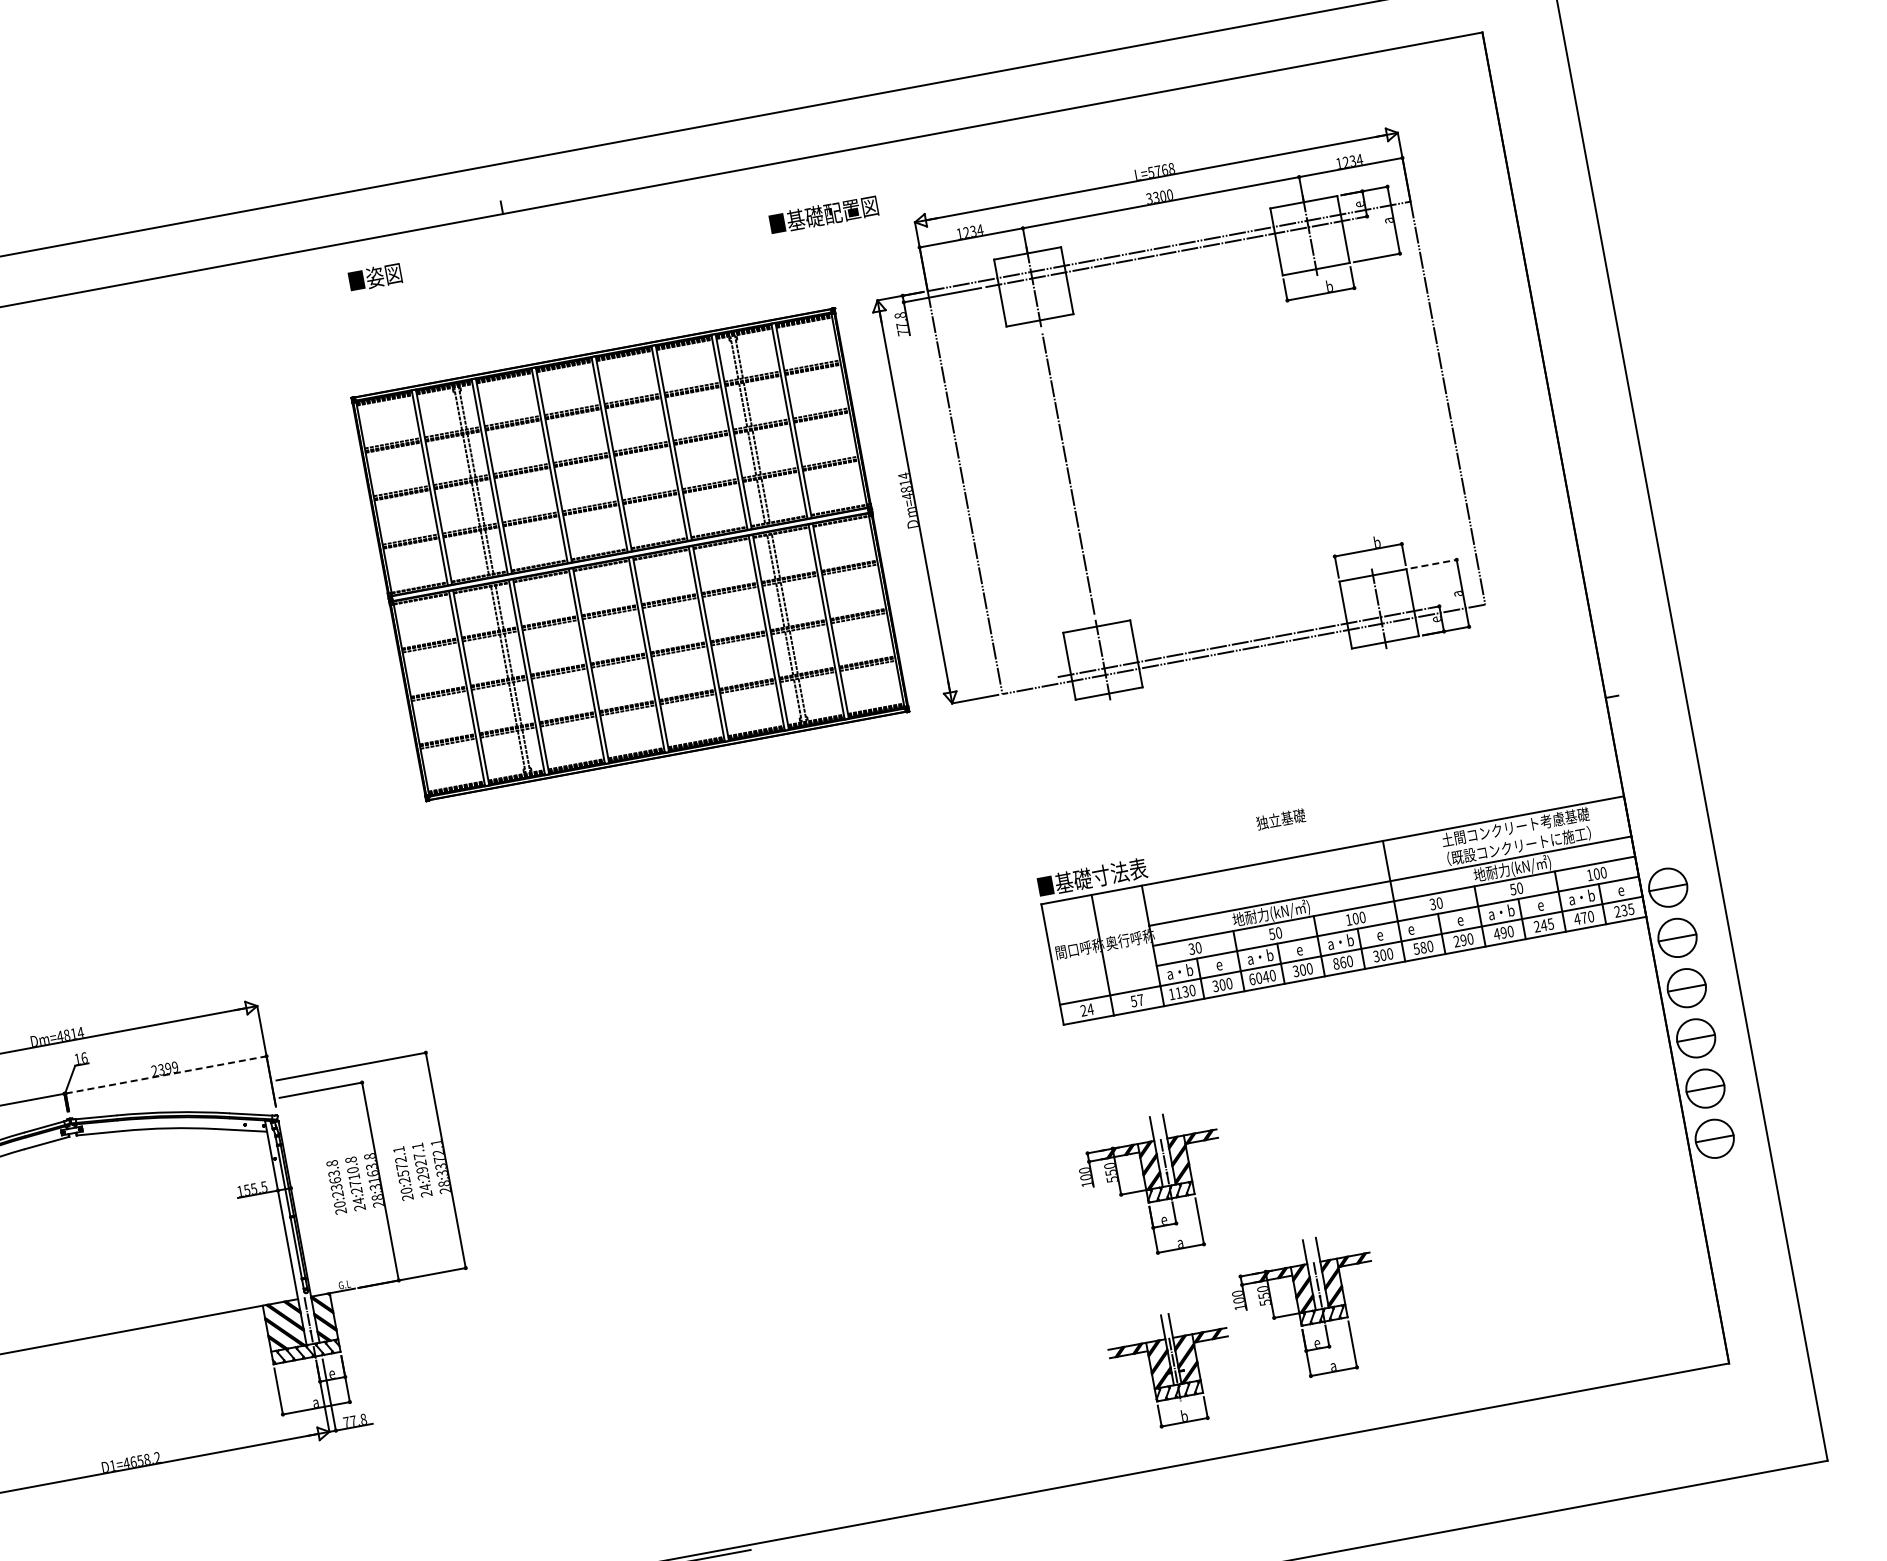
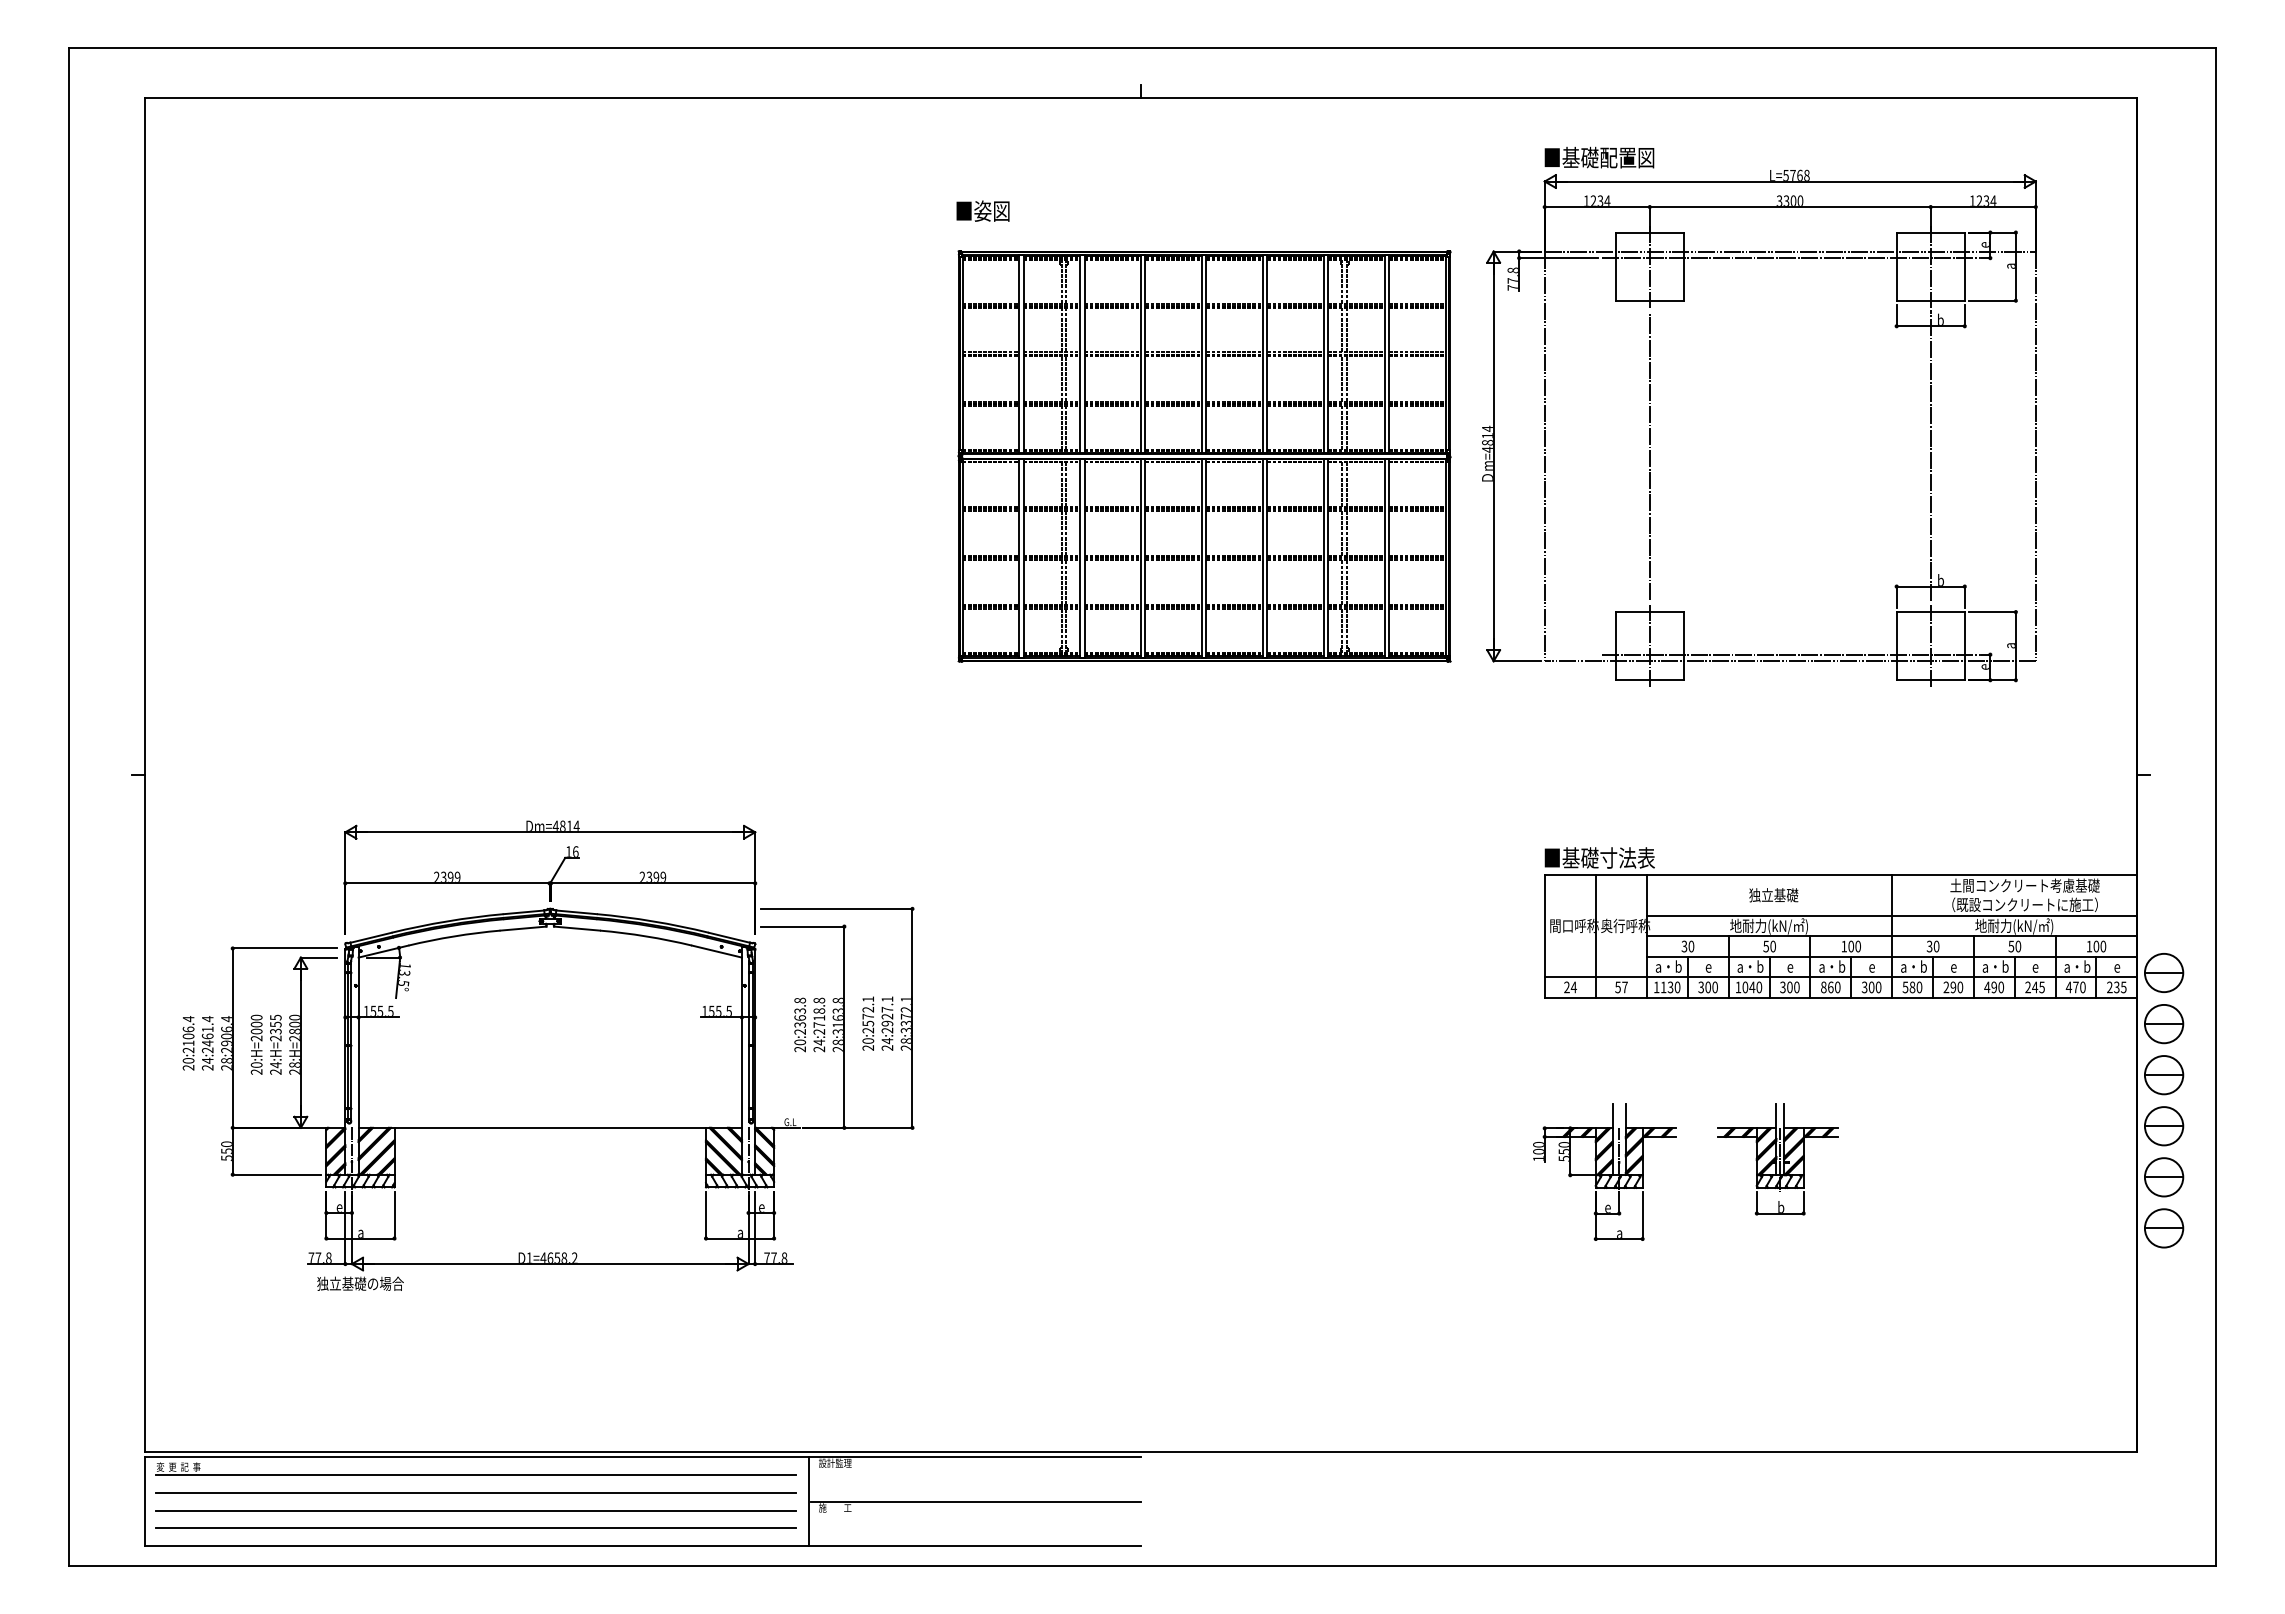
text: (823, 214) -> (1599, 157), moved
text: (374, 276) -> (982, 210), moved
line: (1344, 421) -> (1930, 455), added
line: (1434, 564) -> (1993, 612), dashed -> solid
text: (1280, 819) -> (1773, 895), moved
text: (1420, 926) -> (1913, 966), e -> a・b
text: (1252, 979) -> (1738, 987), 6040 -> 1040
line: (166, 1074) -> (653, 883), dashed -> solid
text: (352, 1169) -> (819, 1010), 24:2710.8 -> 24:2718.8
part: (1307, 1308) -> (1732, 1320), removed
part: (1172, 1369) -> (1777, 1159), moved

